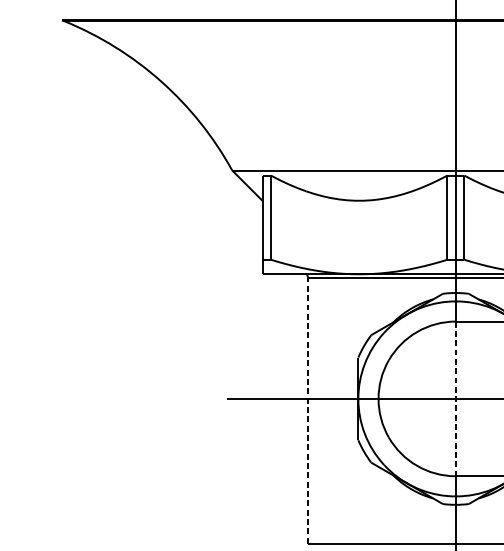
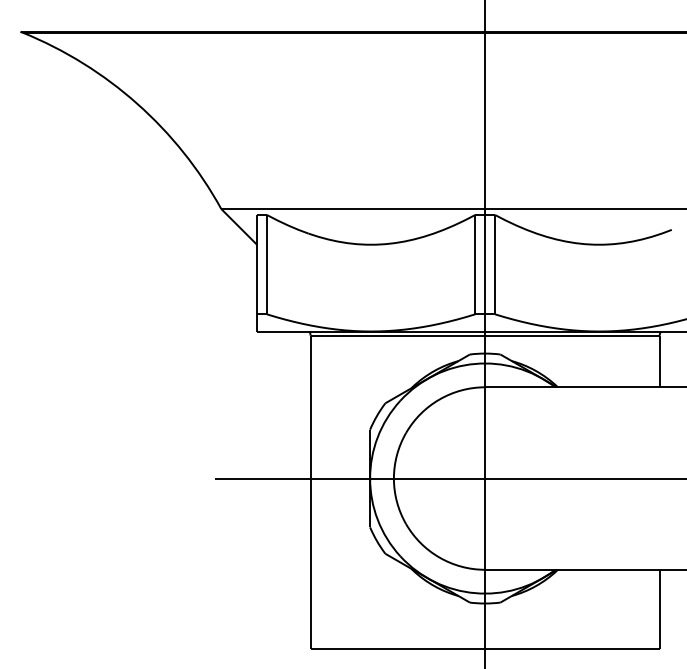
line: (456, 399) -> (485, 479), dashed -> solid
line: (307, 410) -> (310, 492), dashed -> solid

